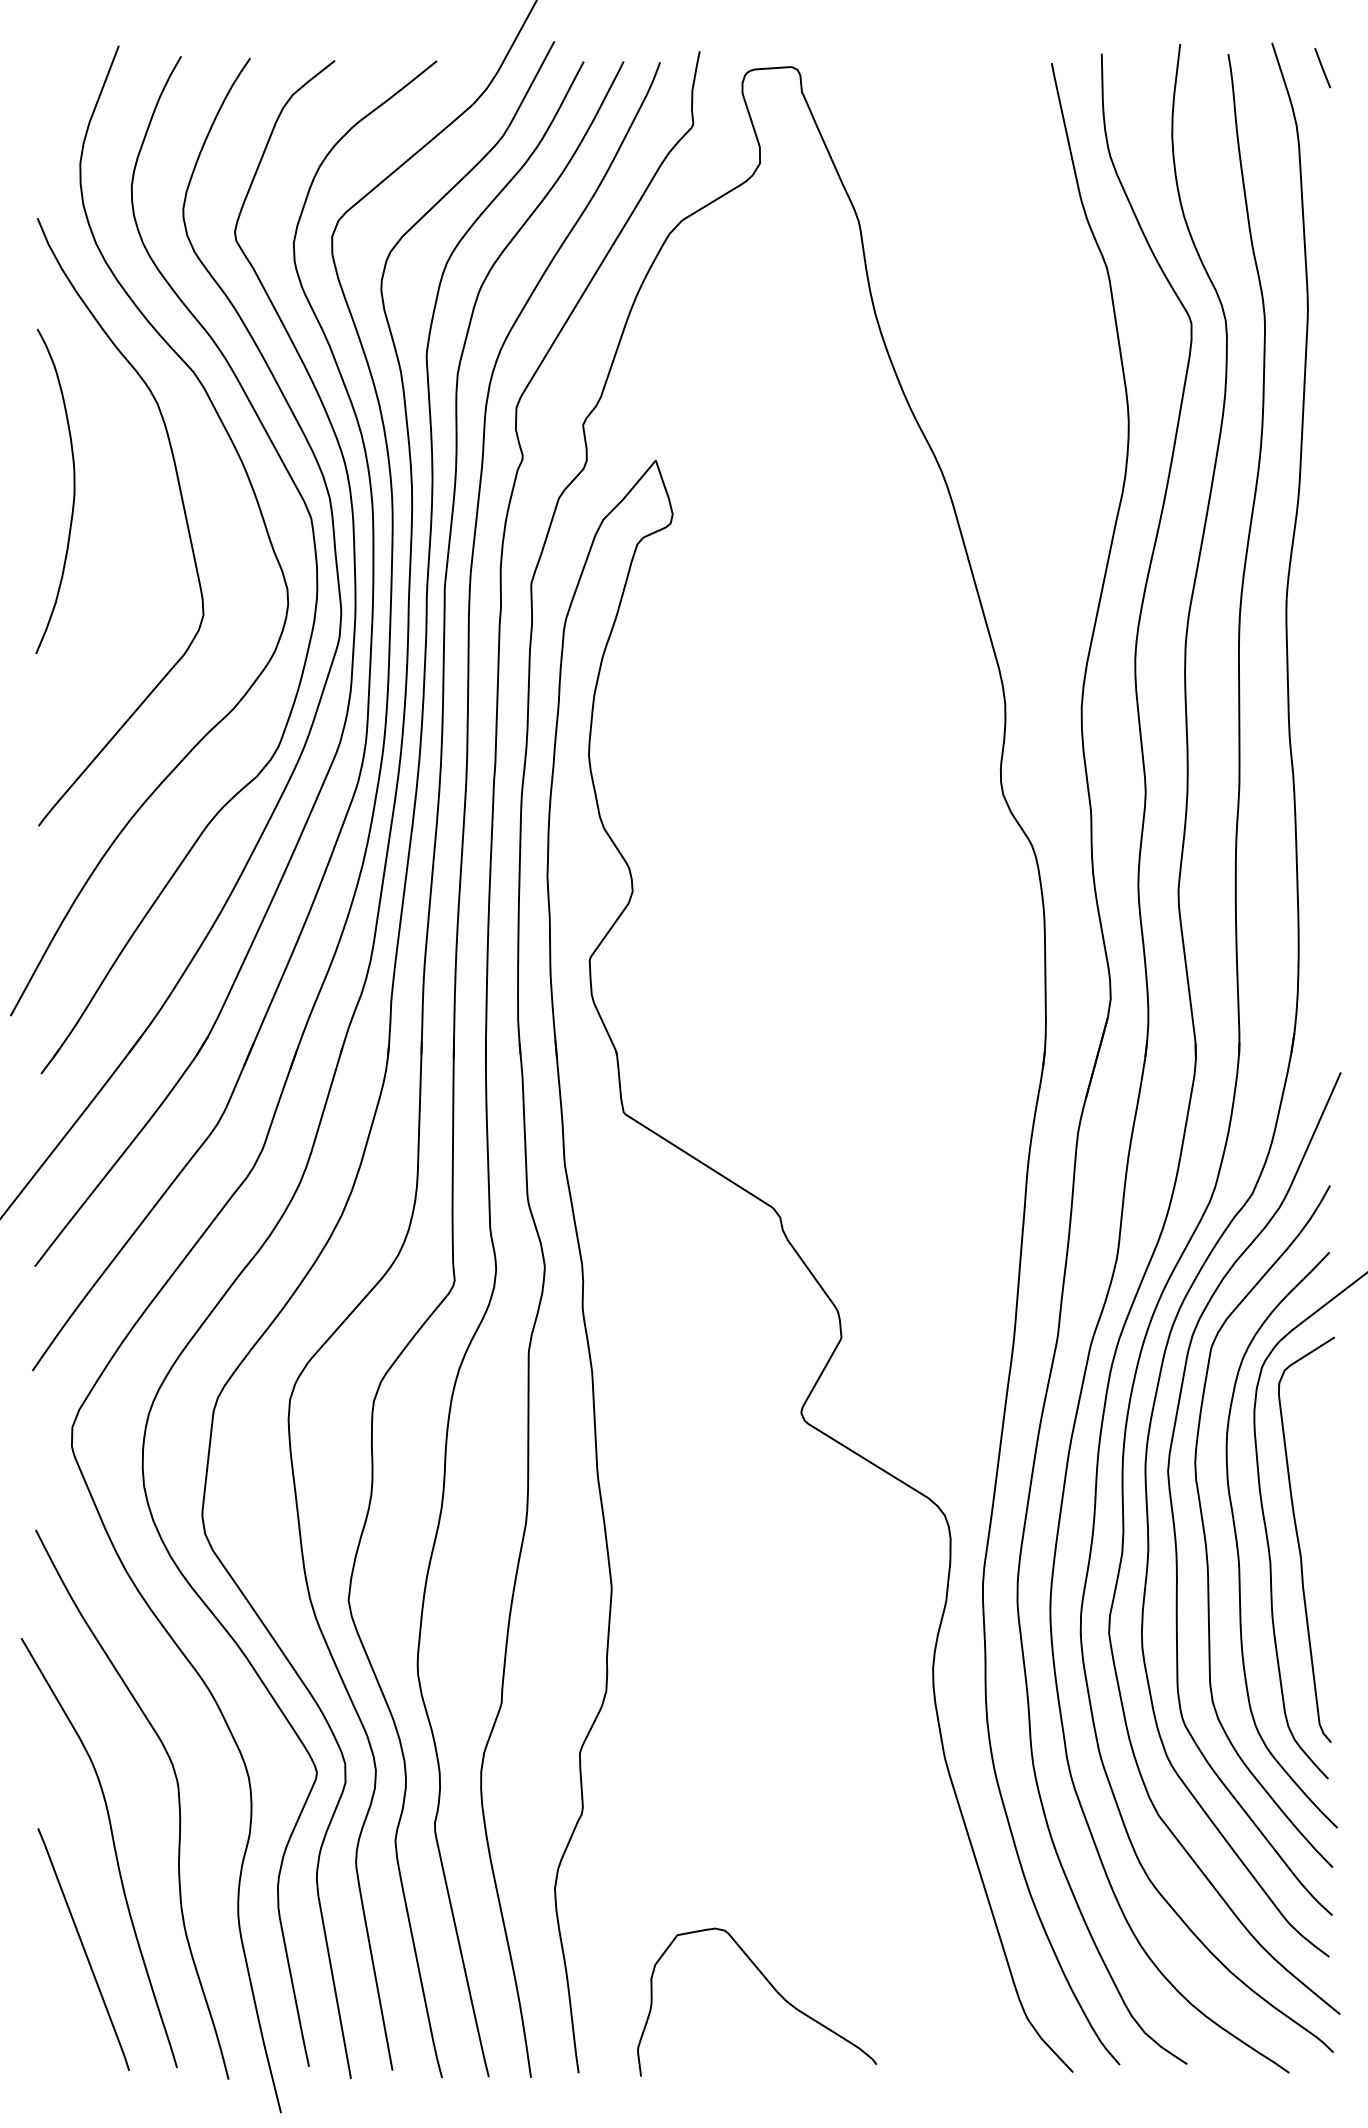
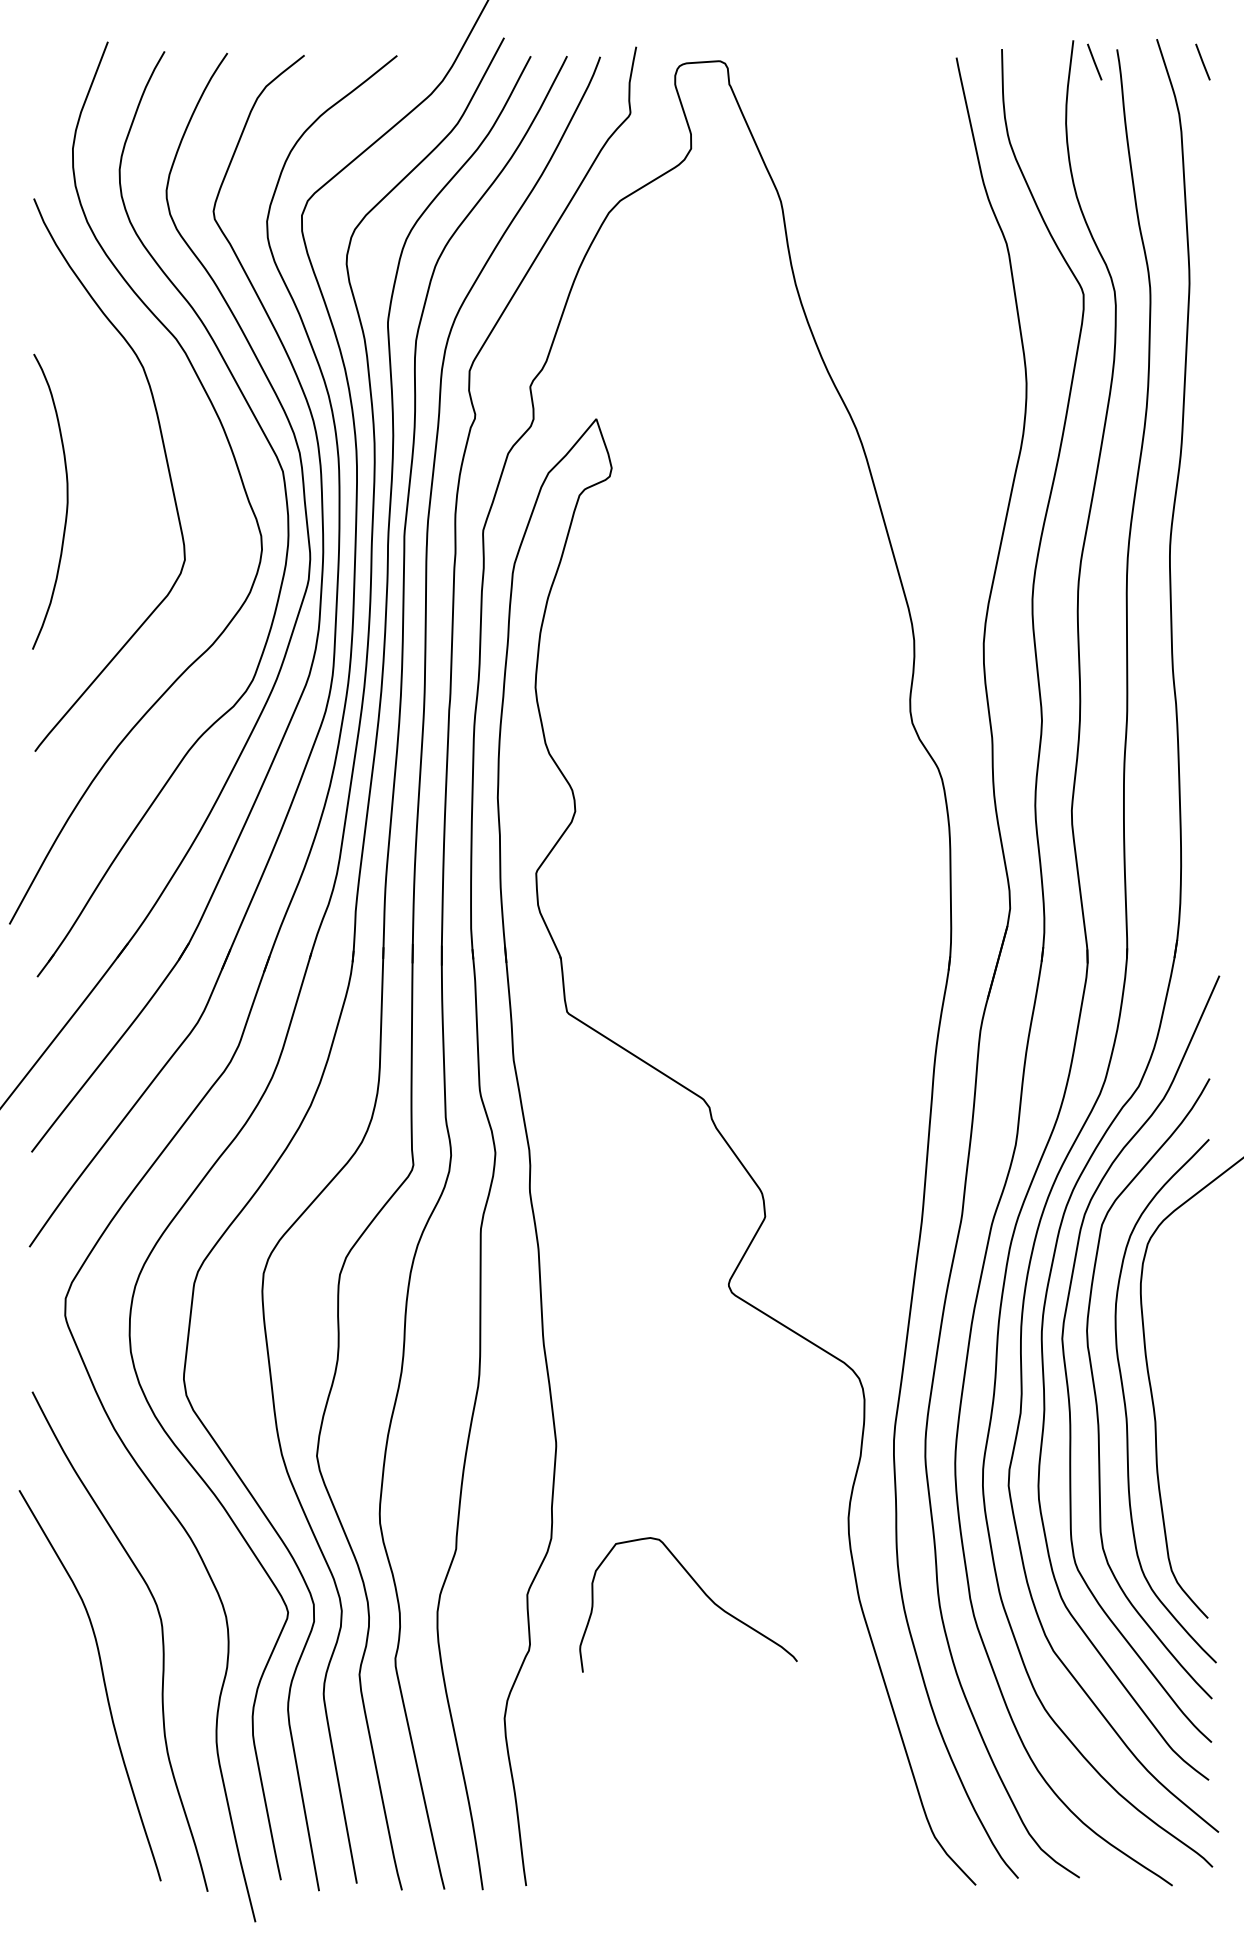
line: (1203, 68) -> (1094, 62), added
curve: (73, 491) -> (66, 501), moved
curve: (1299, 1541) -> (1181, 1402), removed
line: (83, 1949) -> (75, 1773), removed
curve: (773, 1989) -> (703, 1593), moved

